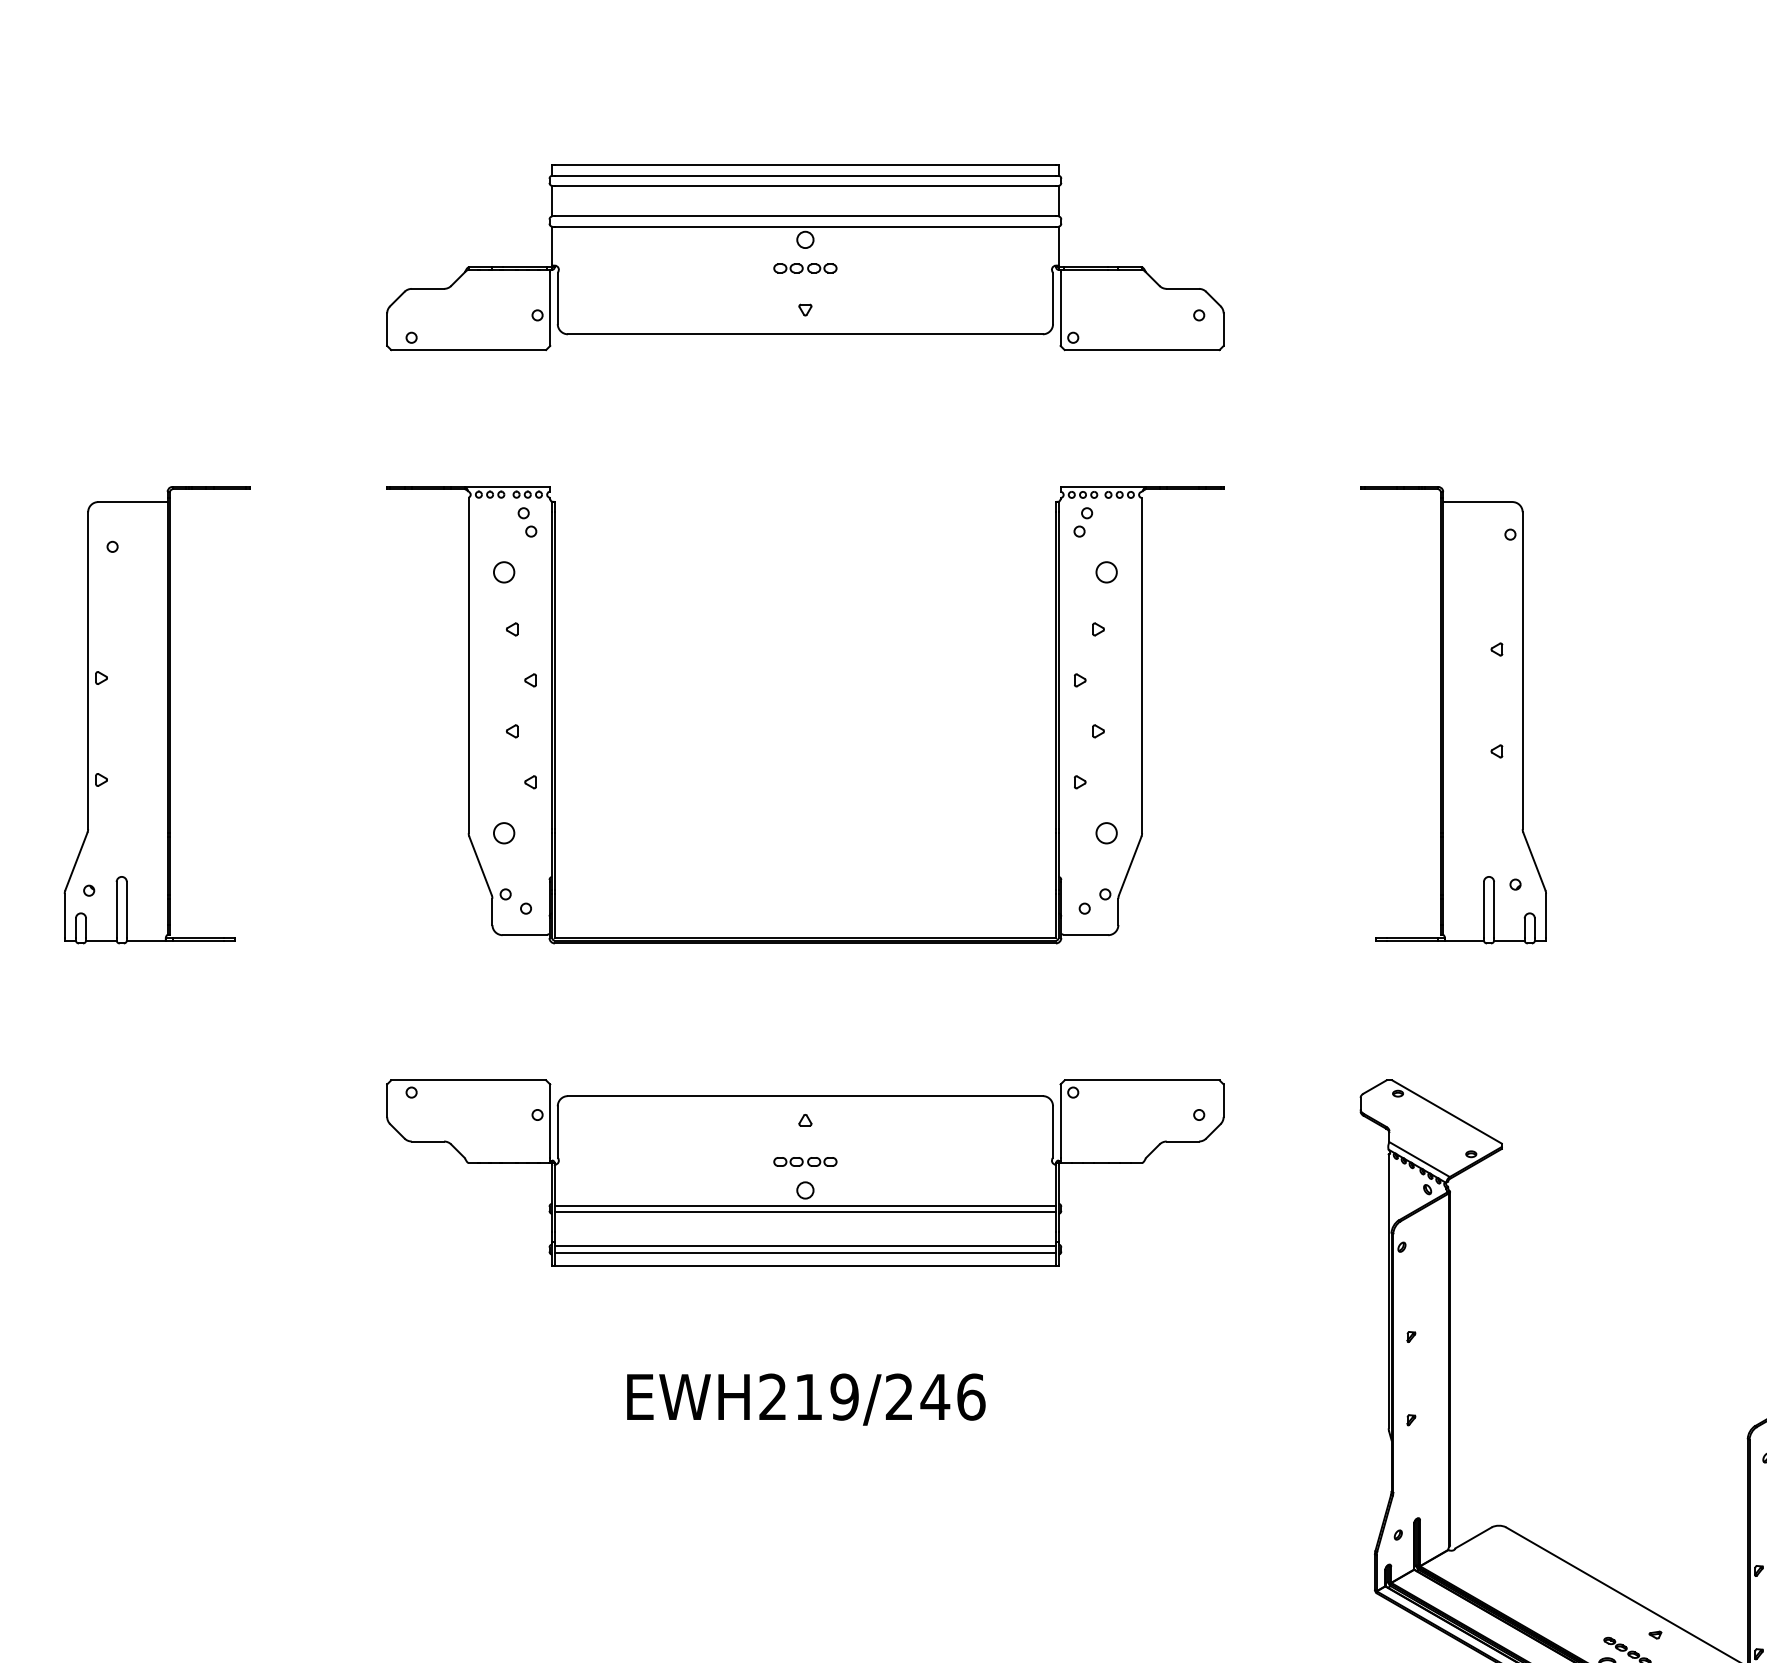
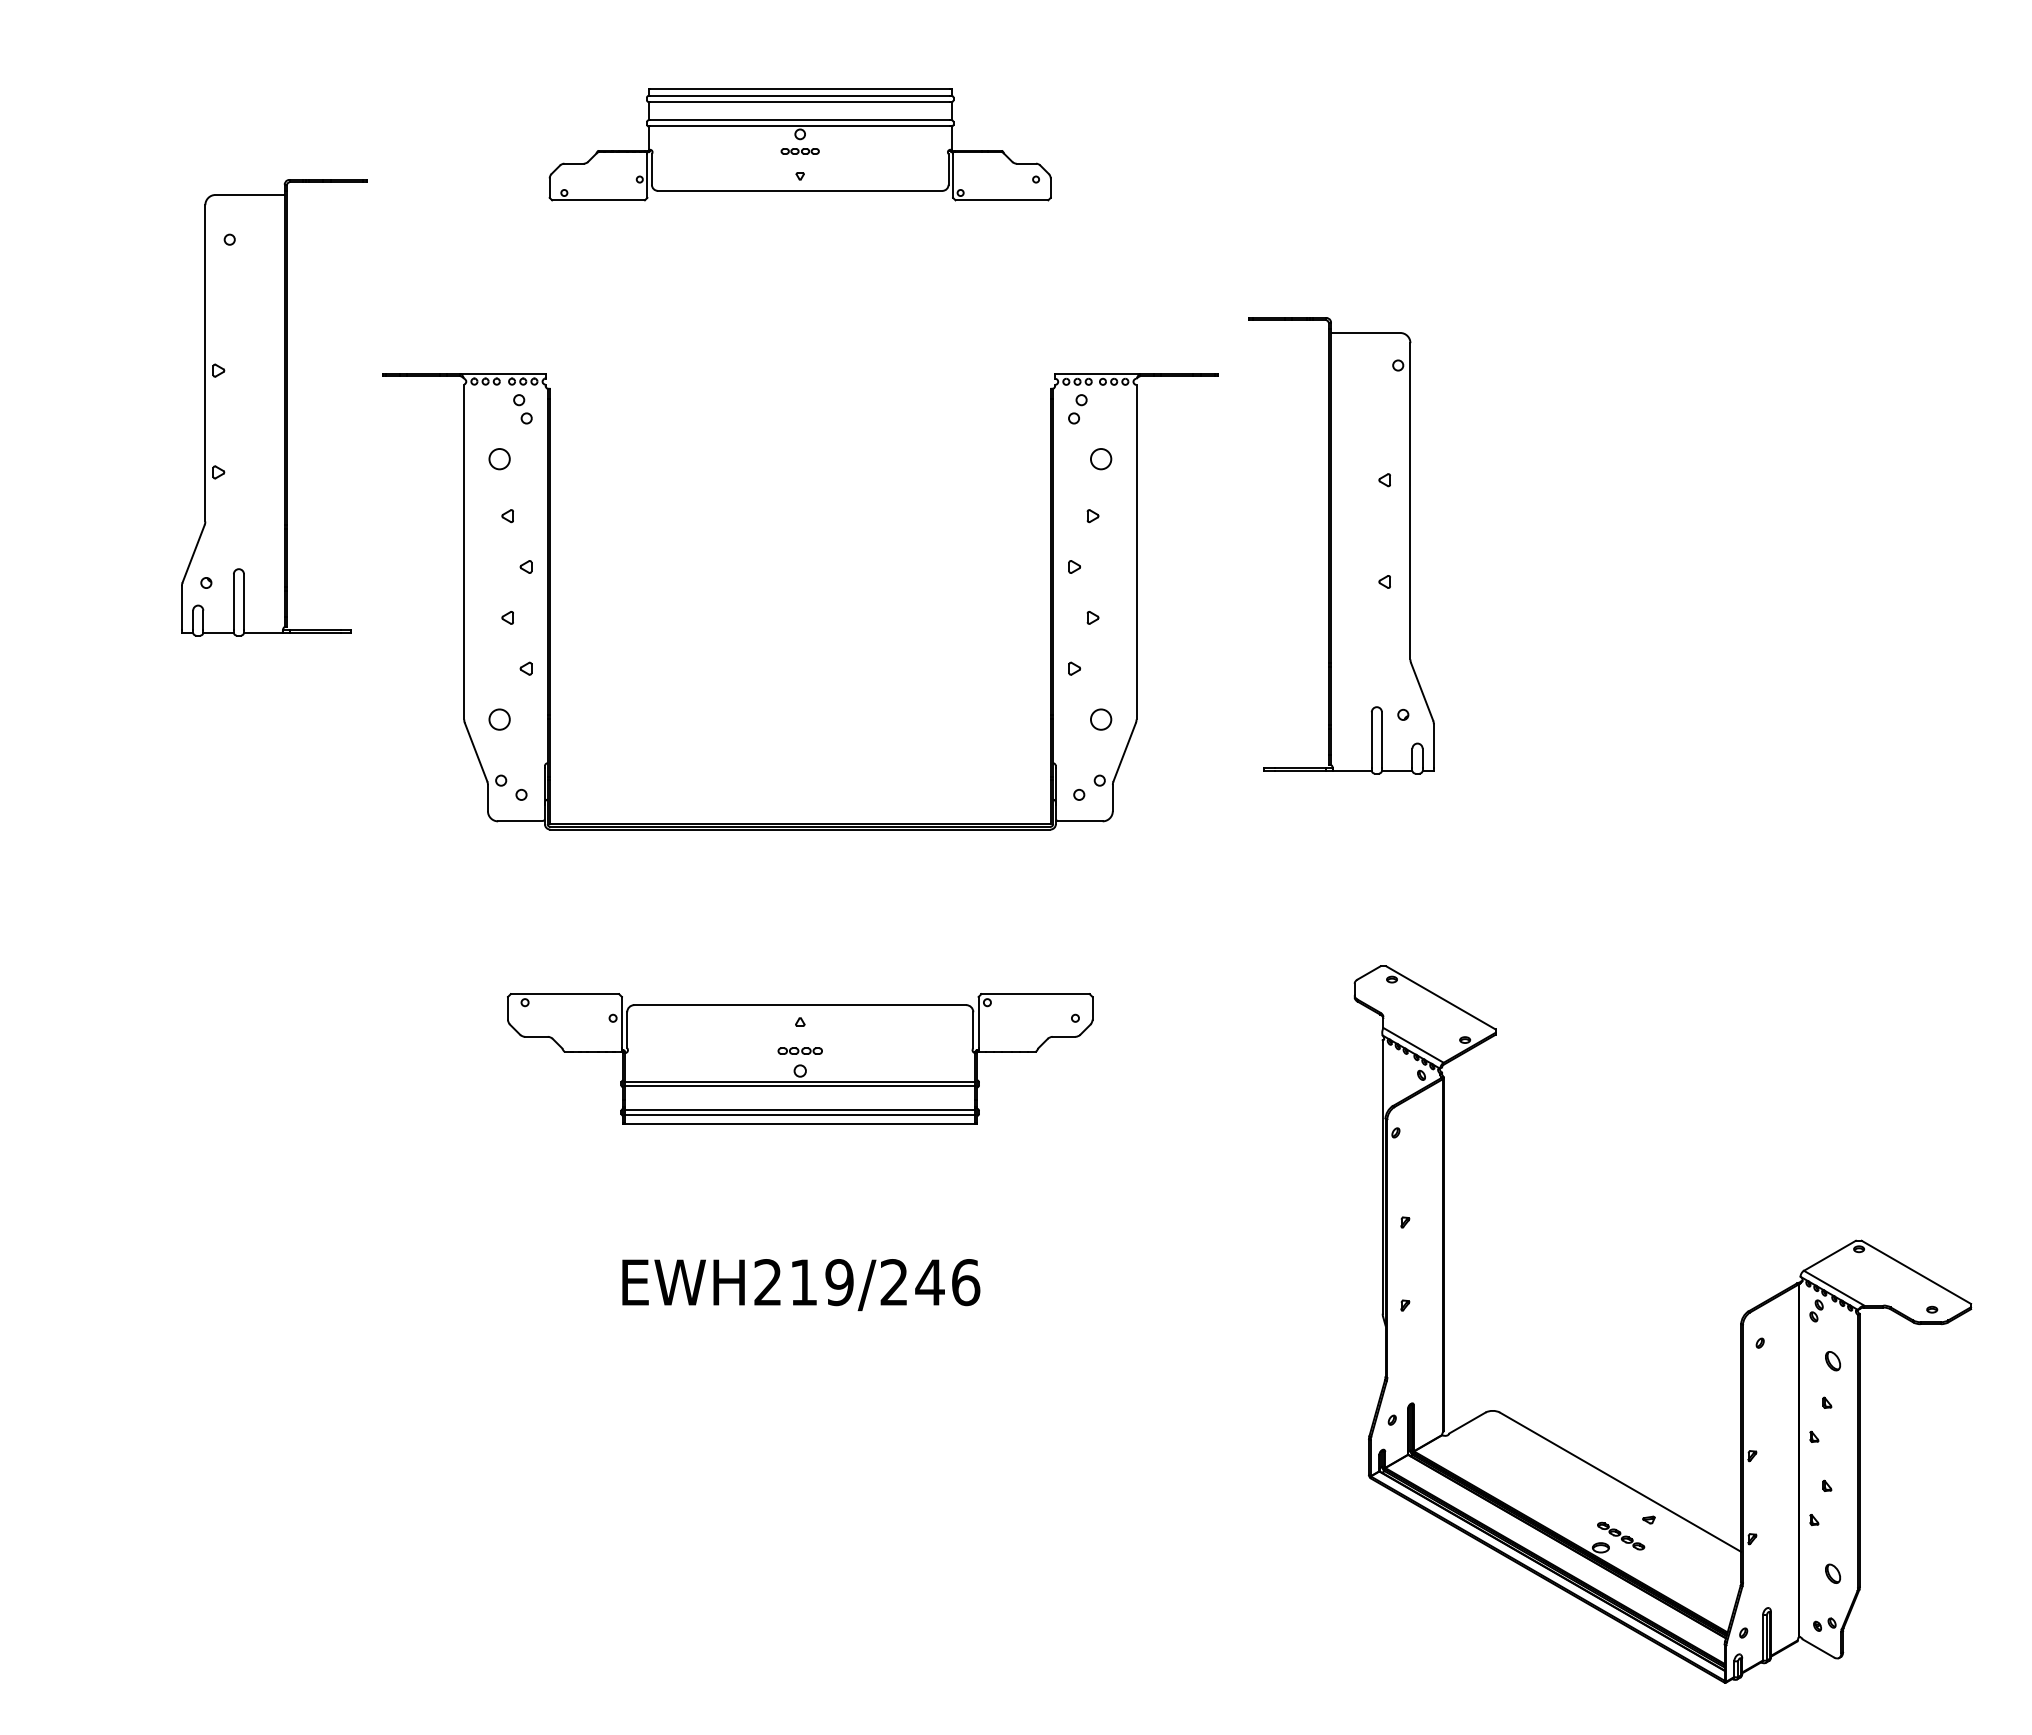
part: (804, 257) -> (799, 144), size x0.6
part: (157, 714) -> (274, 407), moved
part: (1453, 714) -> (1341, 545), moved
part: (804, 1172) -> (799, 1058), size x0.7

